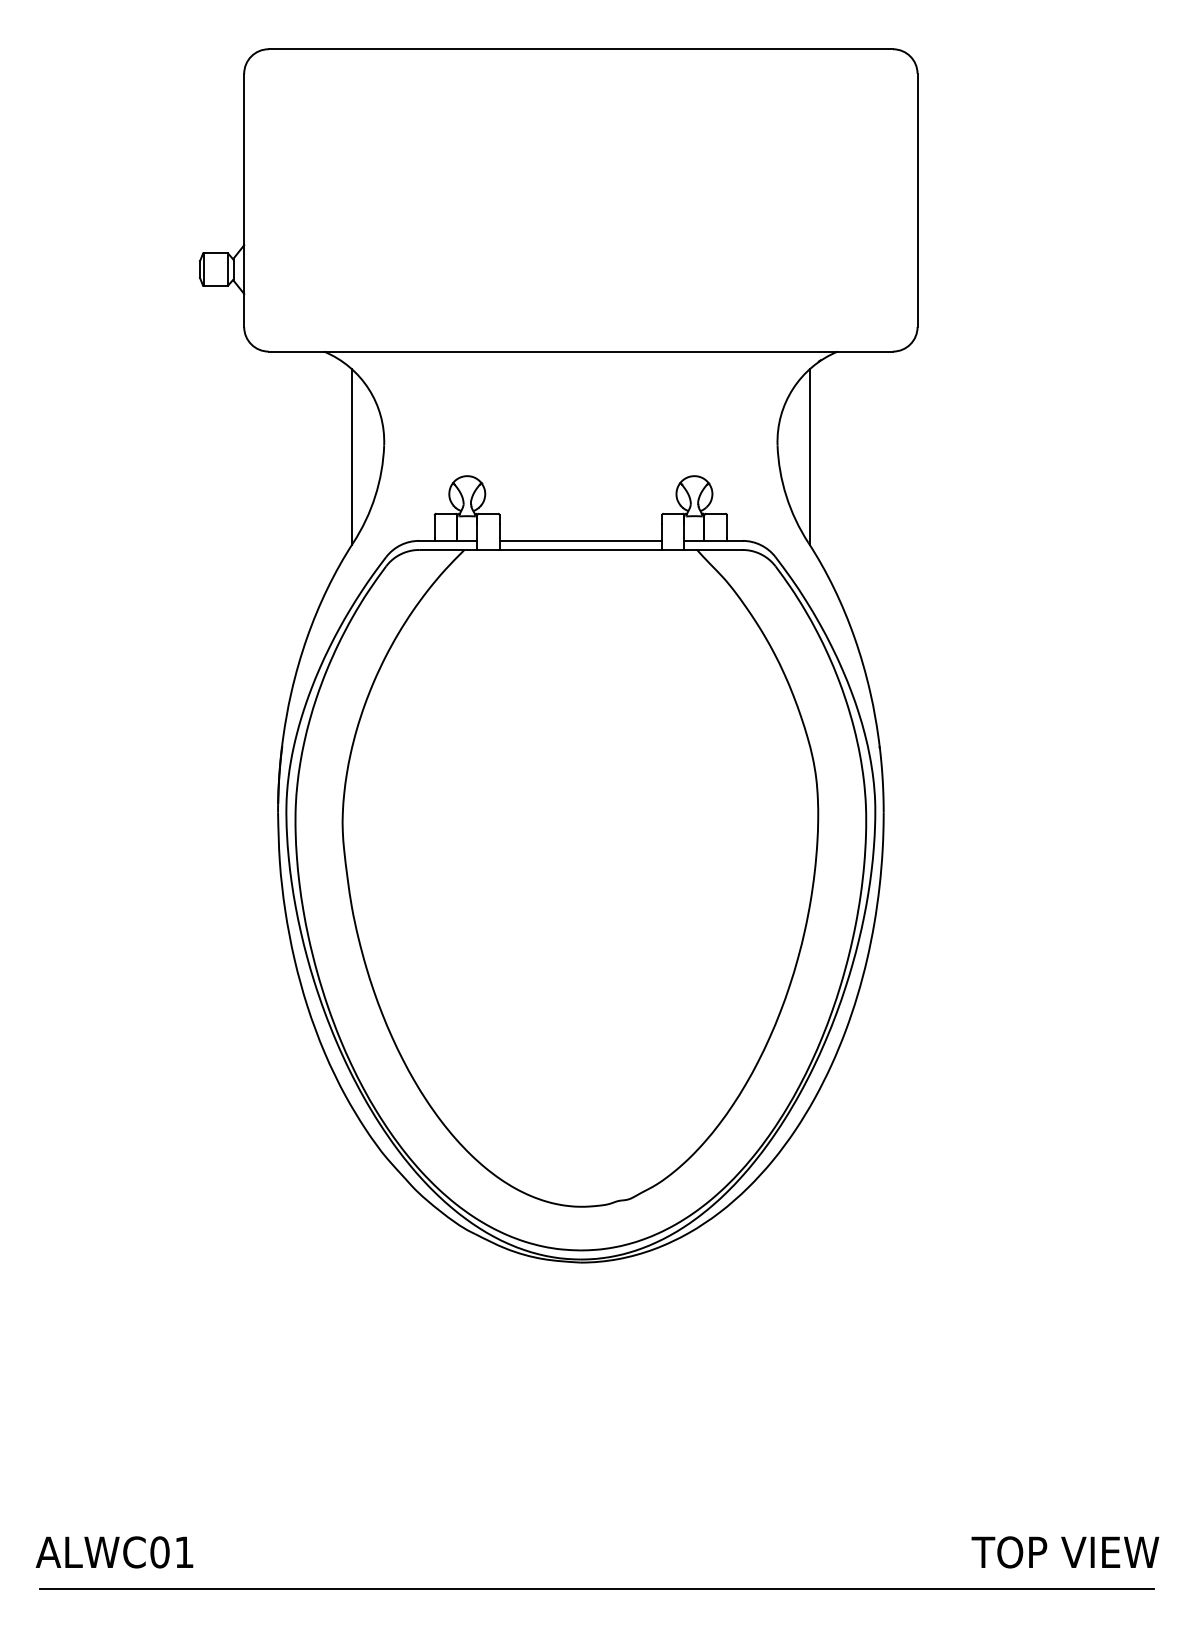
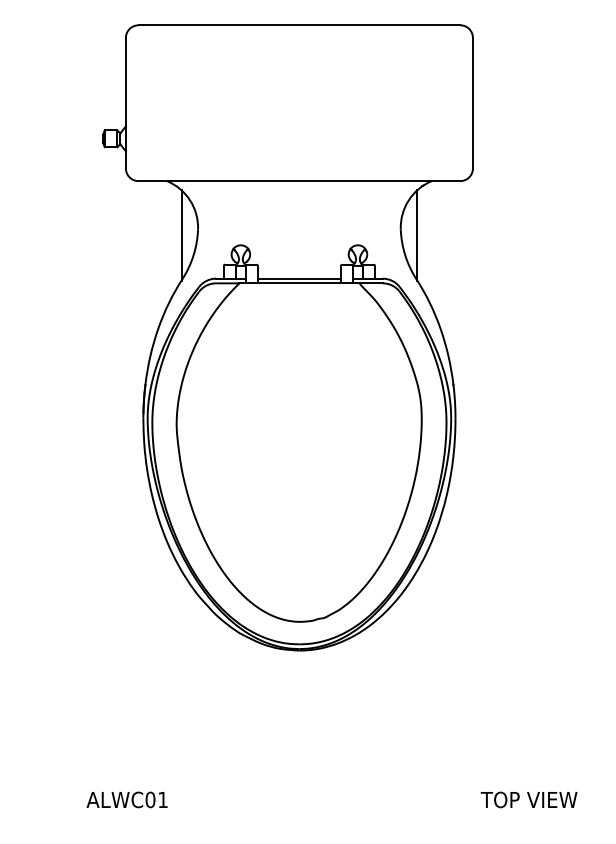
text: (113, 1551) -> (126, 799), moved
text: (1064, 1551) -> (528, 799), moved
line: (596, 1588) -> (307, 818), removed

